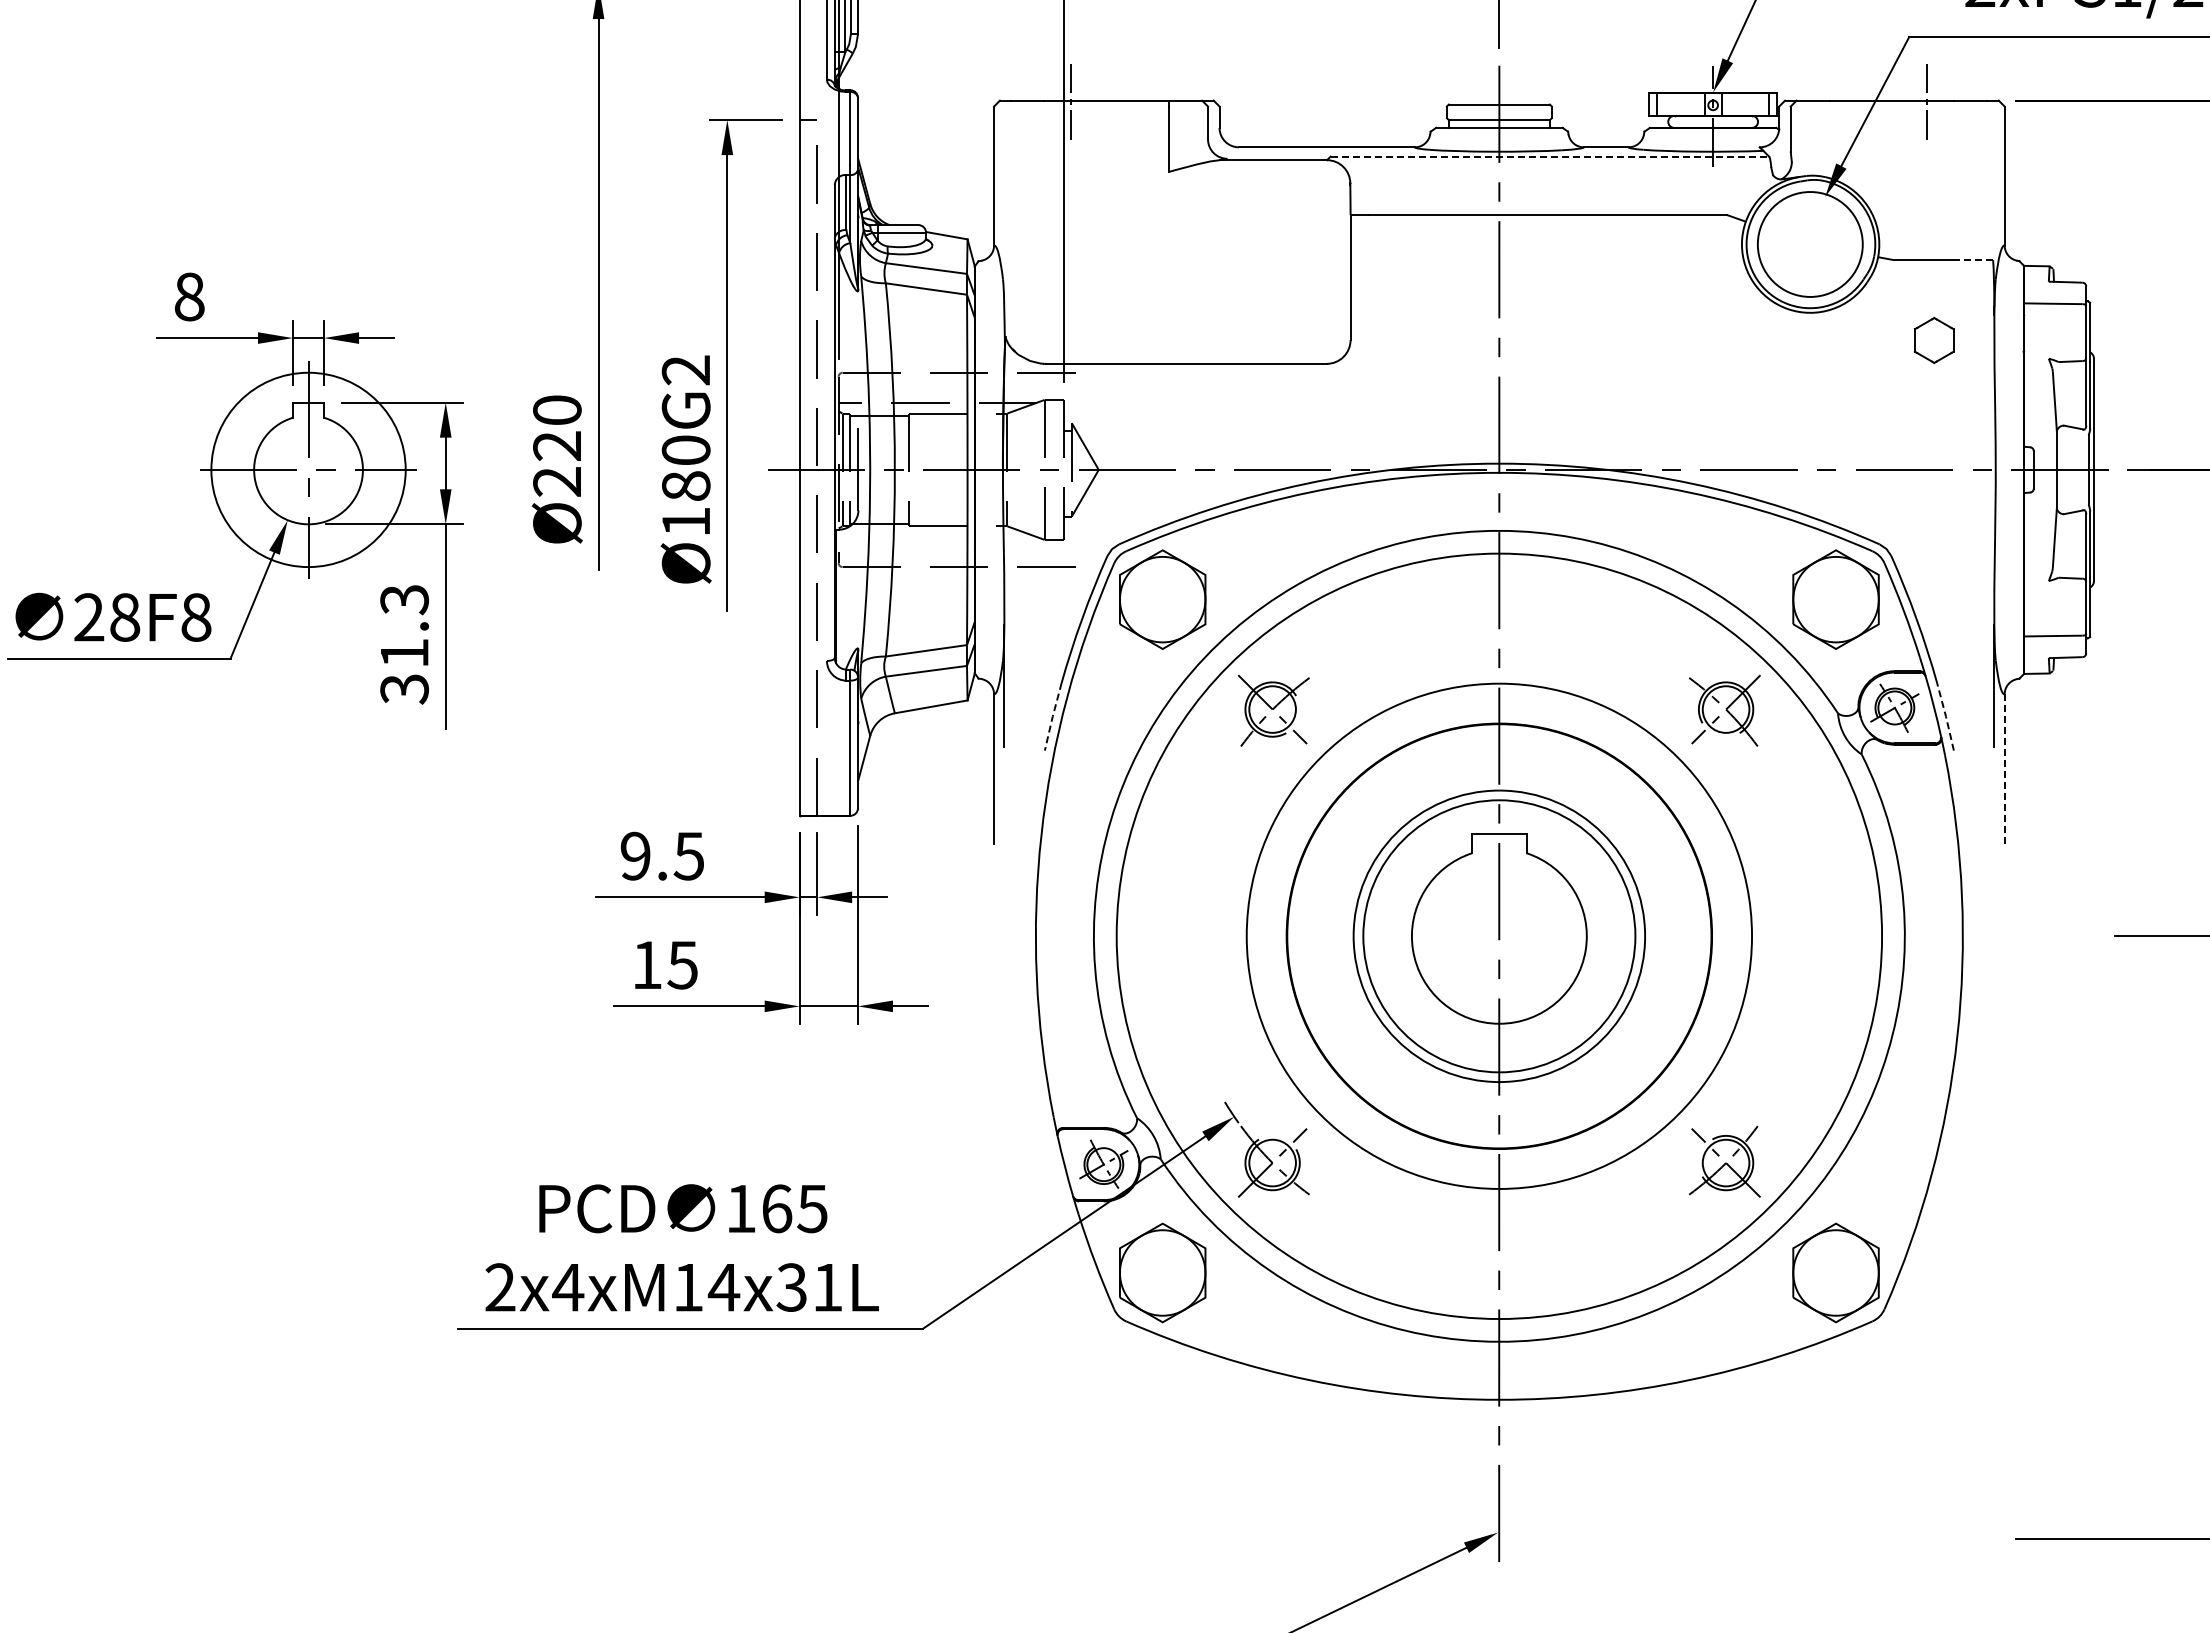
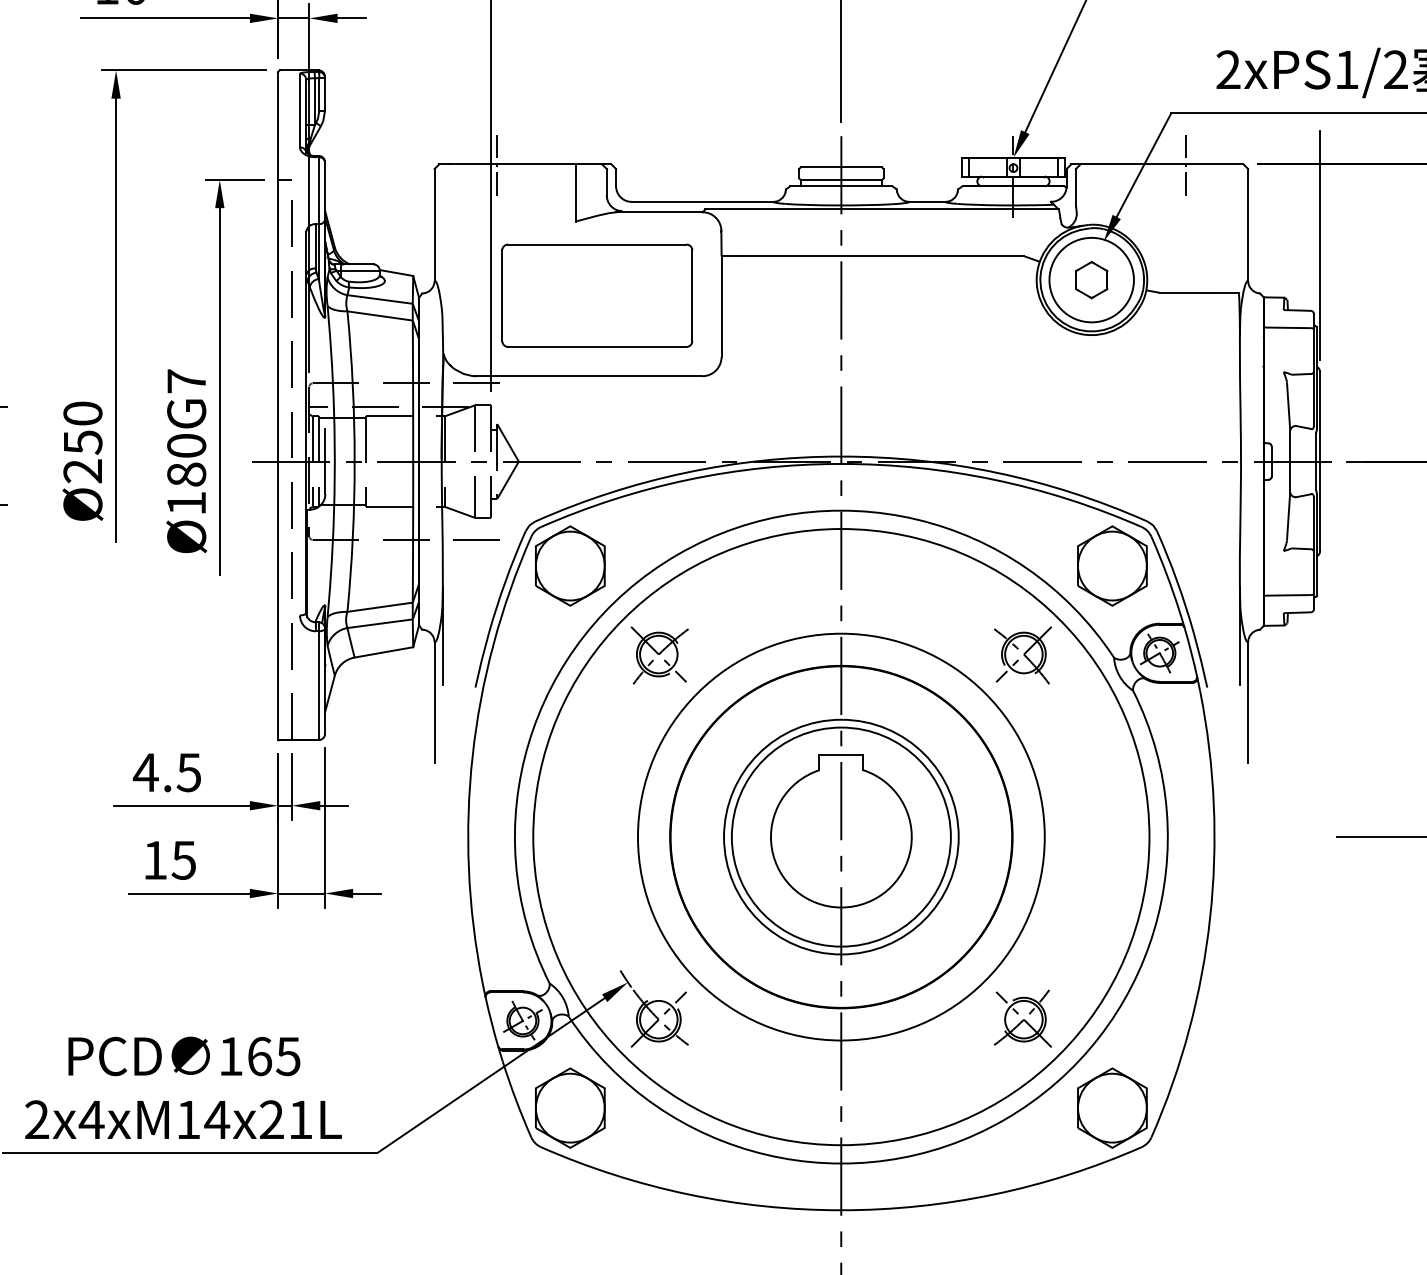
line: (1550, 156) -> (882, 209), dashed -> solid
line: (2094, 200) -> (1320, 244), added
line: (1973, 260) -> (1223, 293), dashed -> solid
part: (1196, 263) -> (597, 295), added
part: (1933, 339) -> (1091, 279), moved
text: (685, 370) -> (186, 381), Ø180G2 -> Ø180G7
text: (557, 446) -> (83, 442), Ø220 -> Ø250
line: (1052, 716) -> (481, 660), dashed -> solid
line: (1946, 716) -> (1201, 660), dashed -> solid
line: (2004, 769) -> (1248, 702), dashed -> solid
text: (635, 855) -> (145, 772), 9.5 -> 4.5
text: (791, 1287) -> (271, 1119), 2x4xM14x31L -> 2x4xM14x21L

